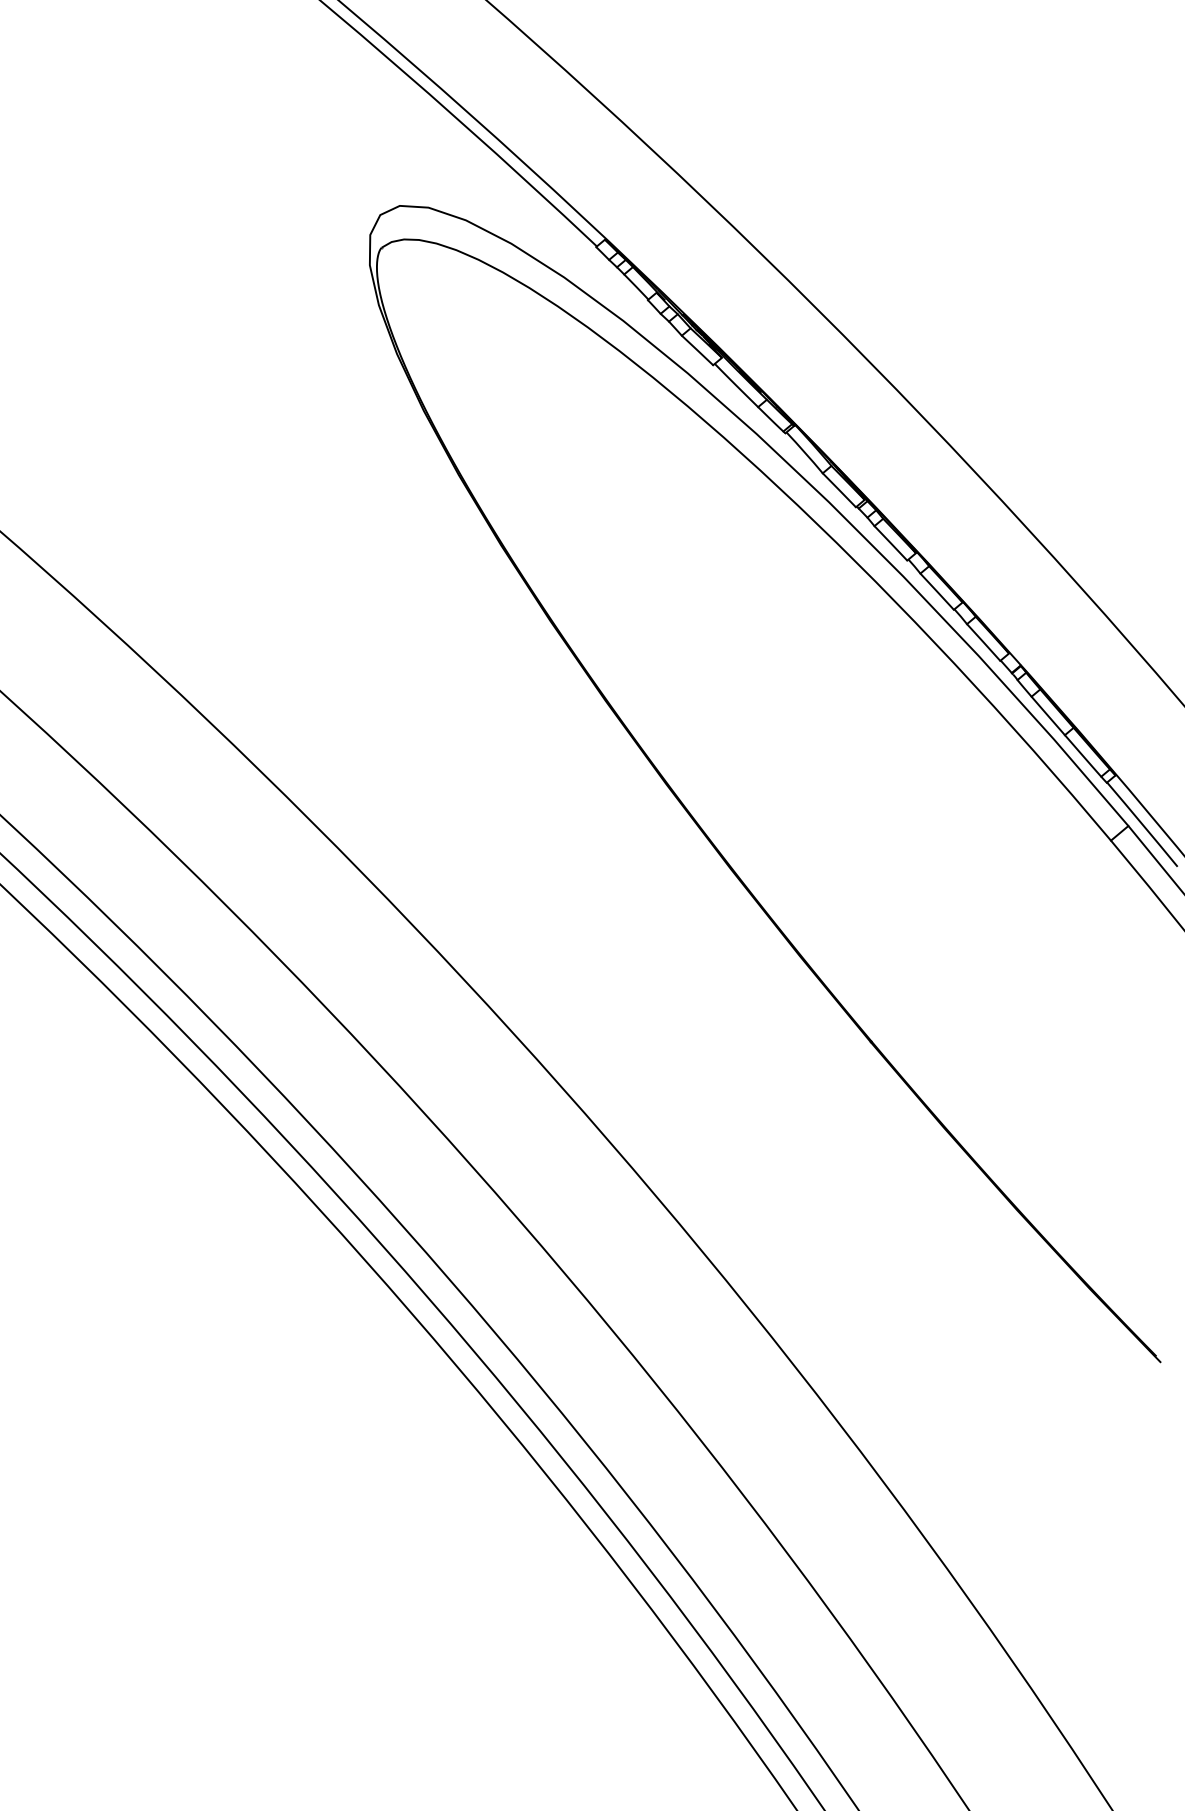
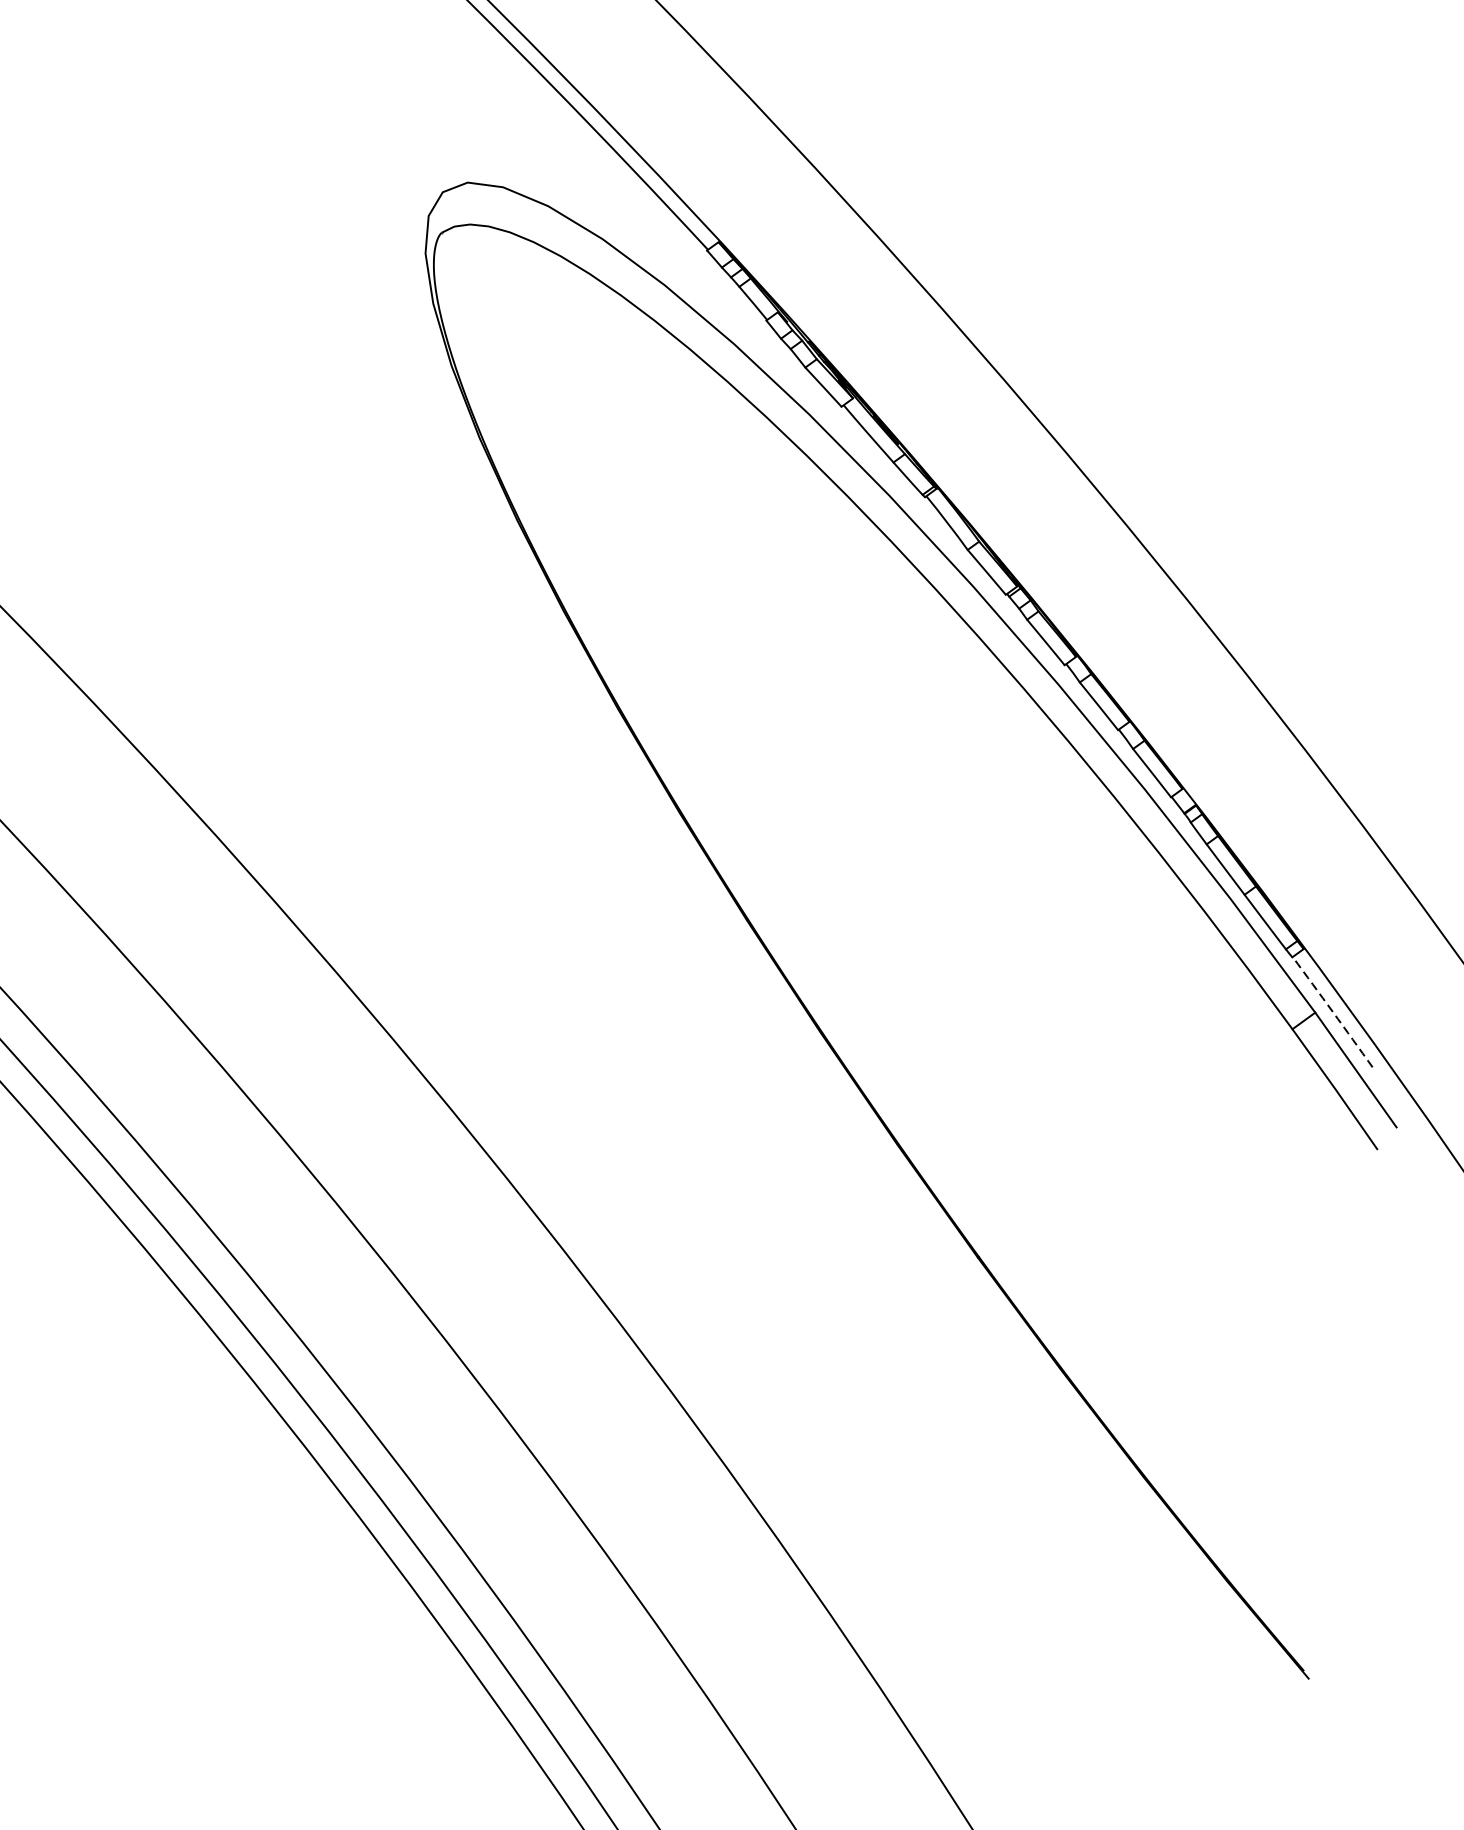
arc: (1142, 824) -> (1332, 1011), solid -> dashed

